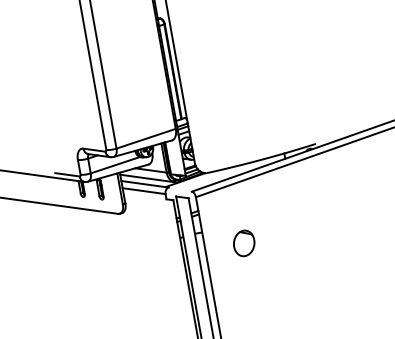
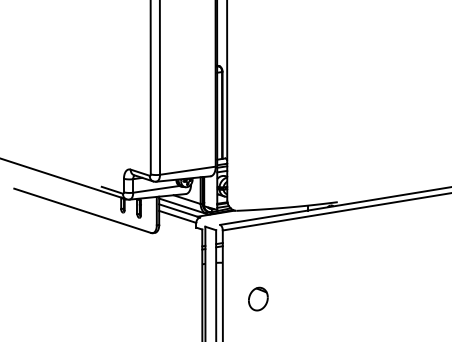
part: (244, 242) -> (258, 298), moved

